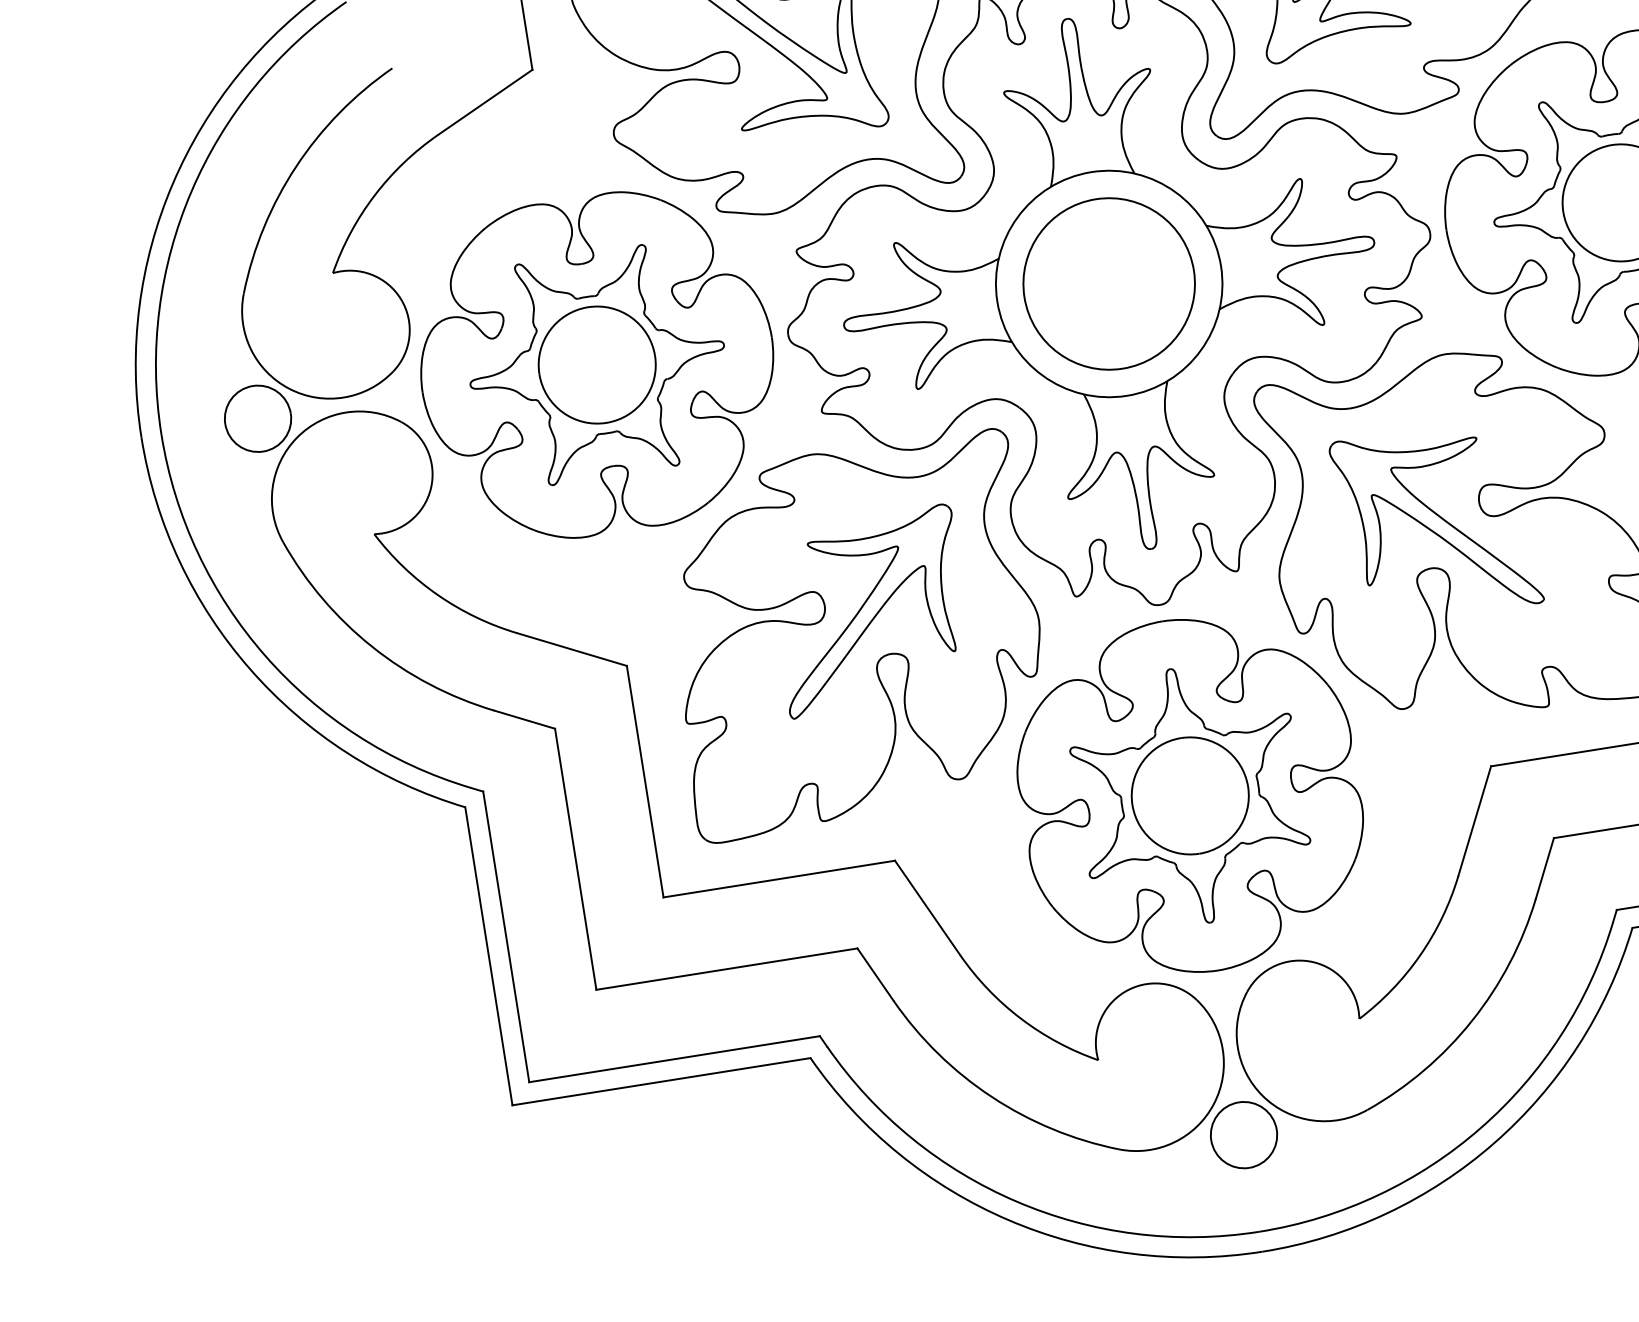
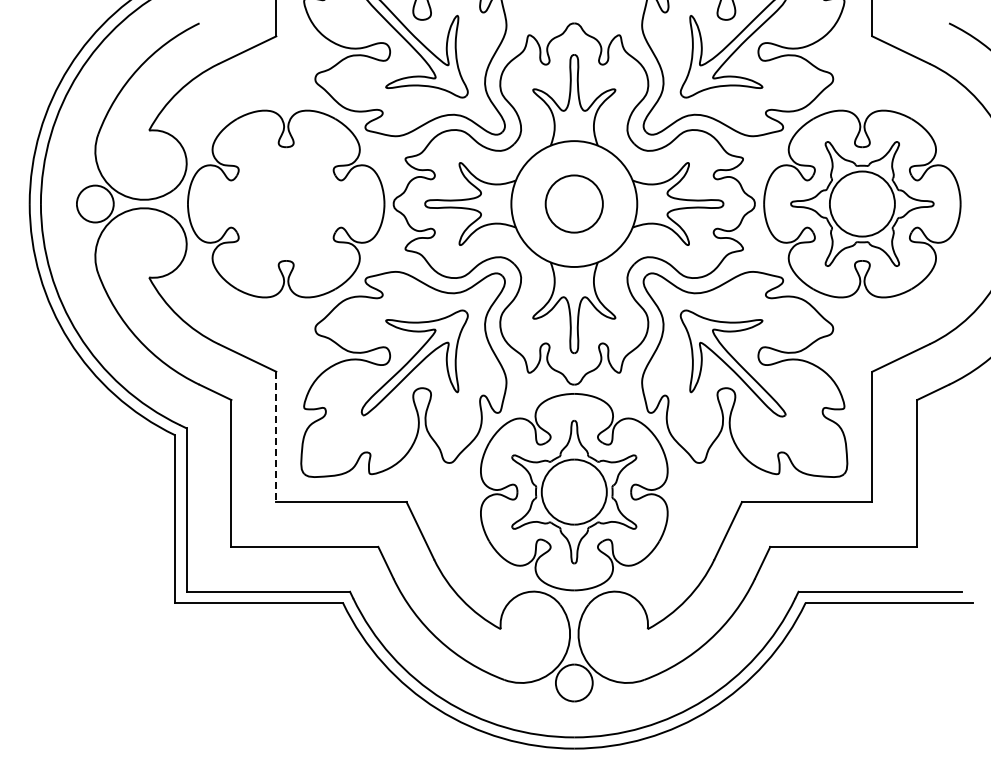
circle: (1107, 283) -> (573, 203), size x0.6
part: (597, 364) -> (286, 203), removed
line: (645, 782) -> (276, 437), solid -> dashed

